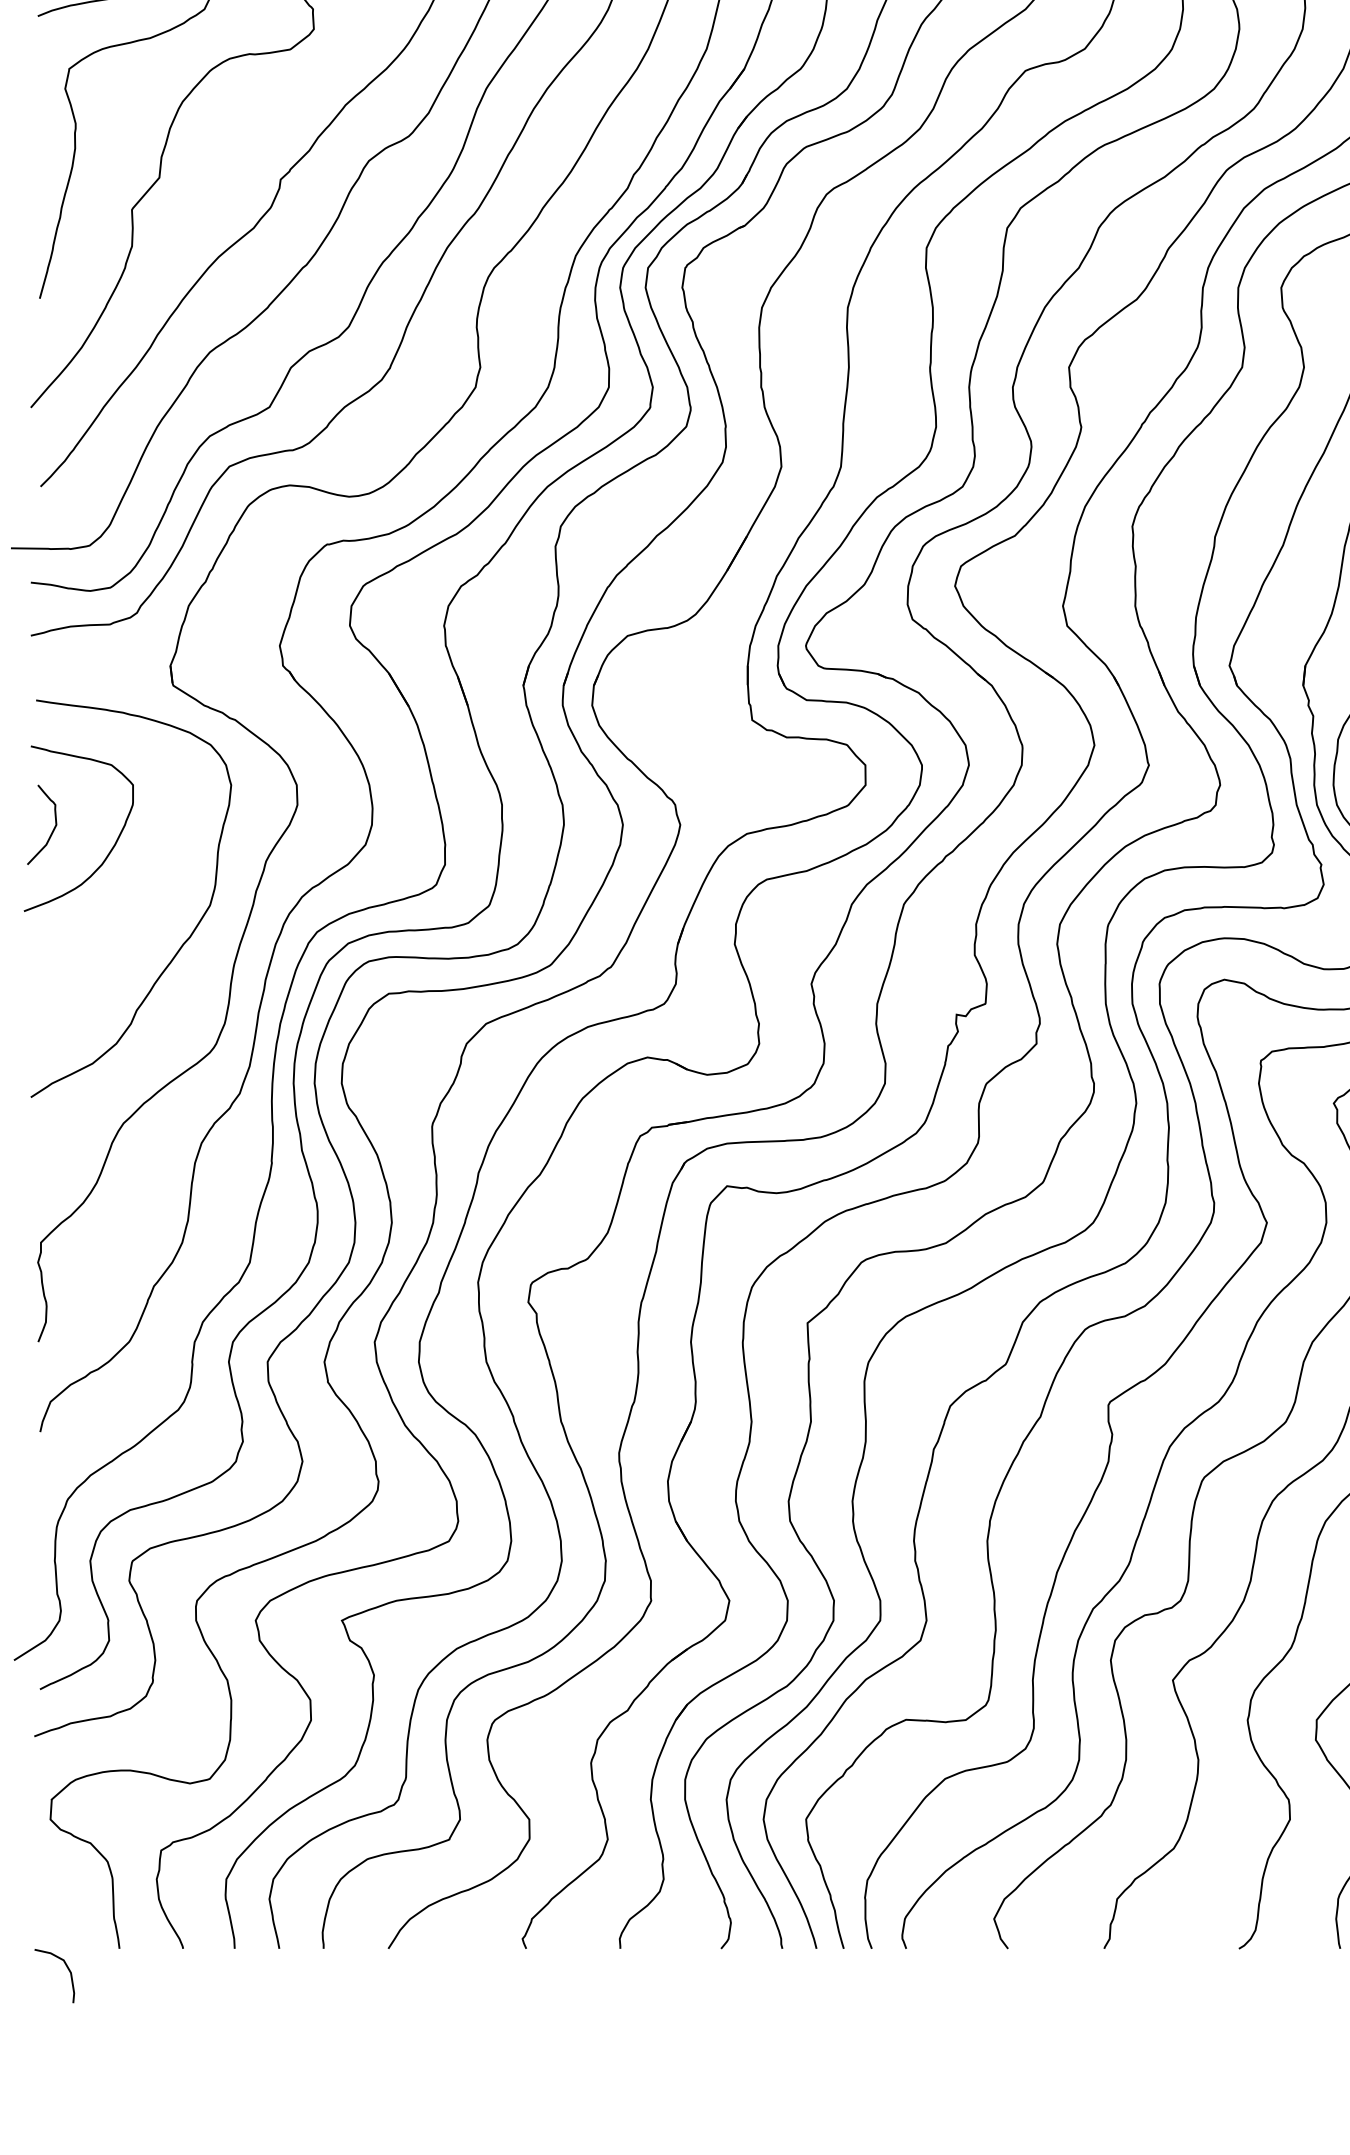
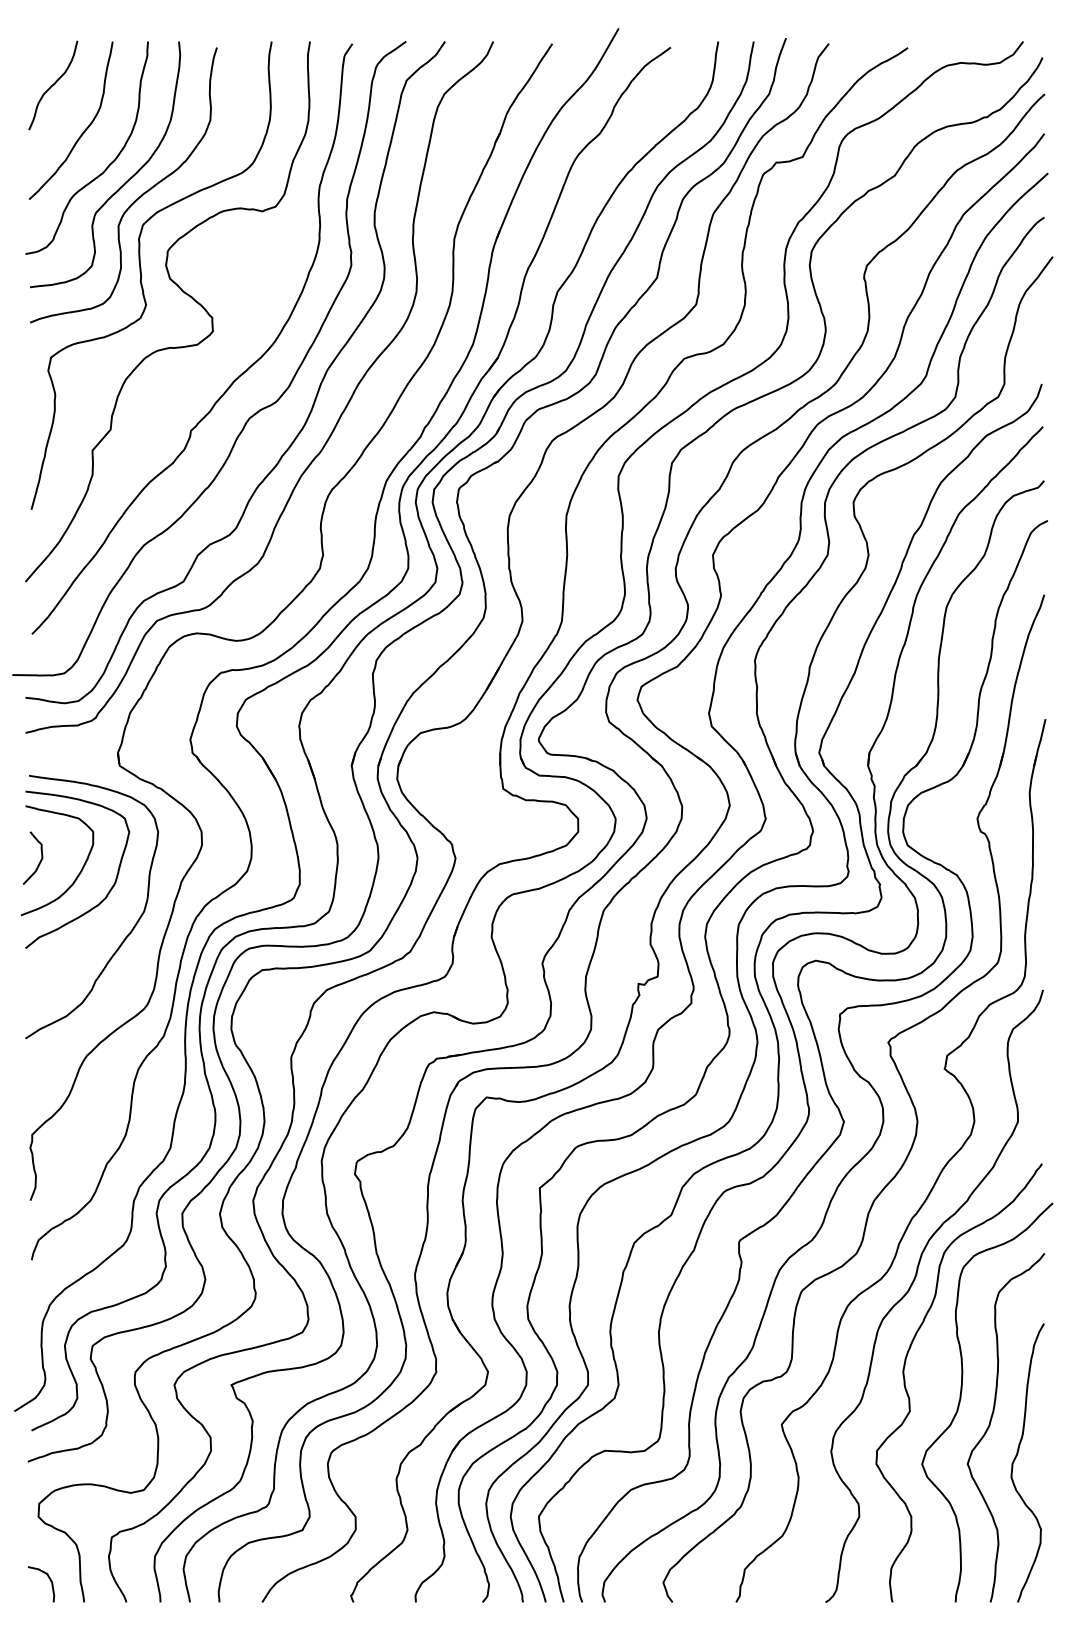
curve: (156, 875) -> (108, 891), added
curve: (67, 1970) -> (49, 1580), moved

